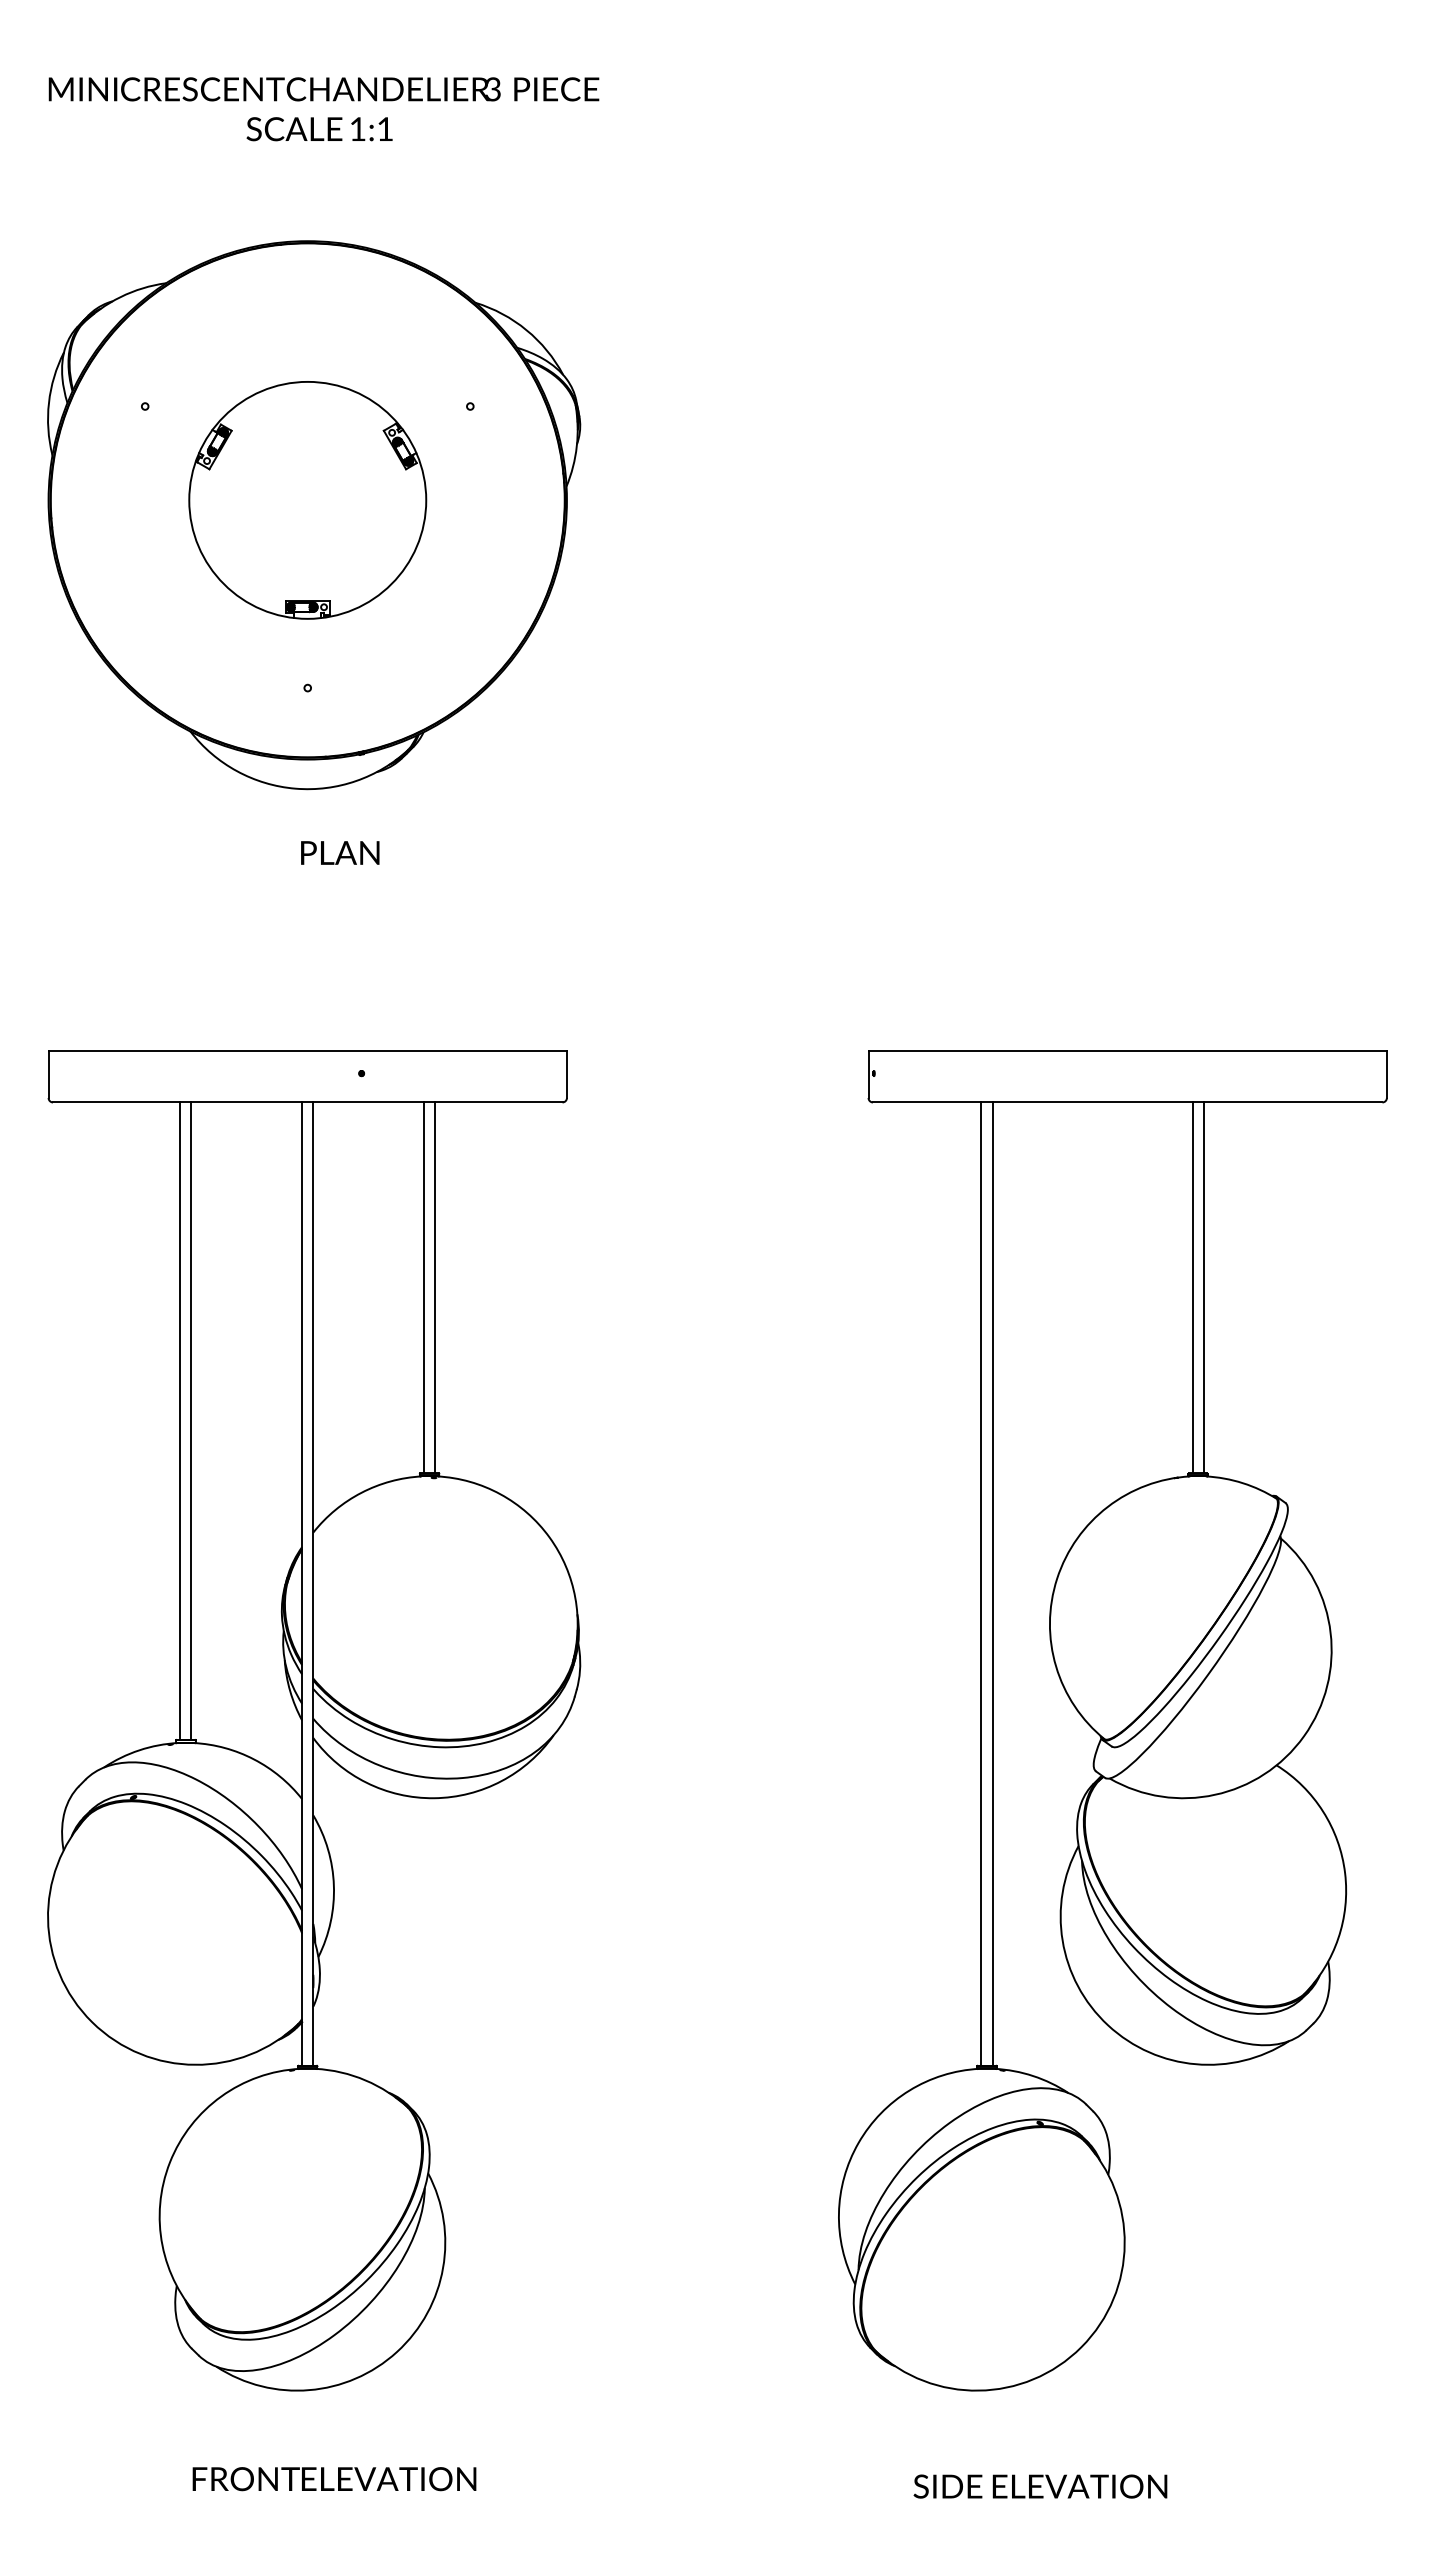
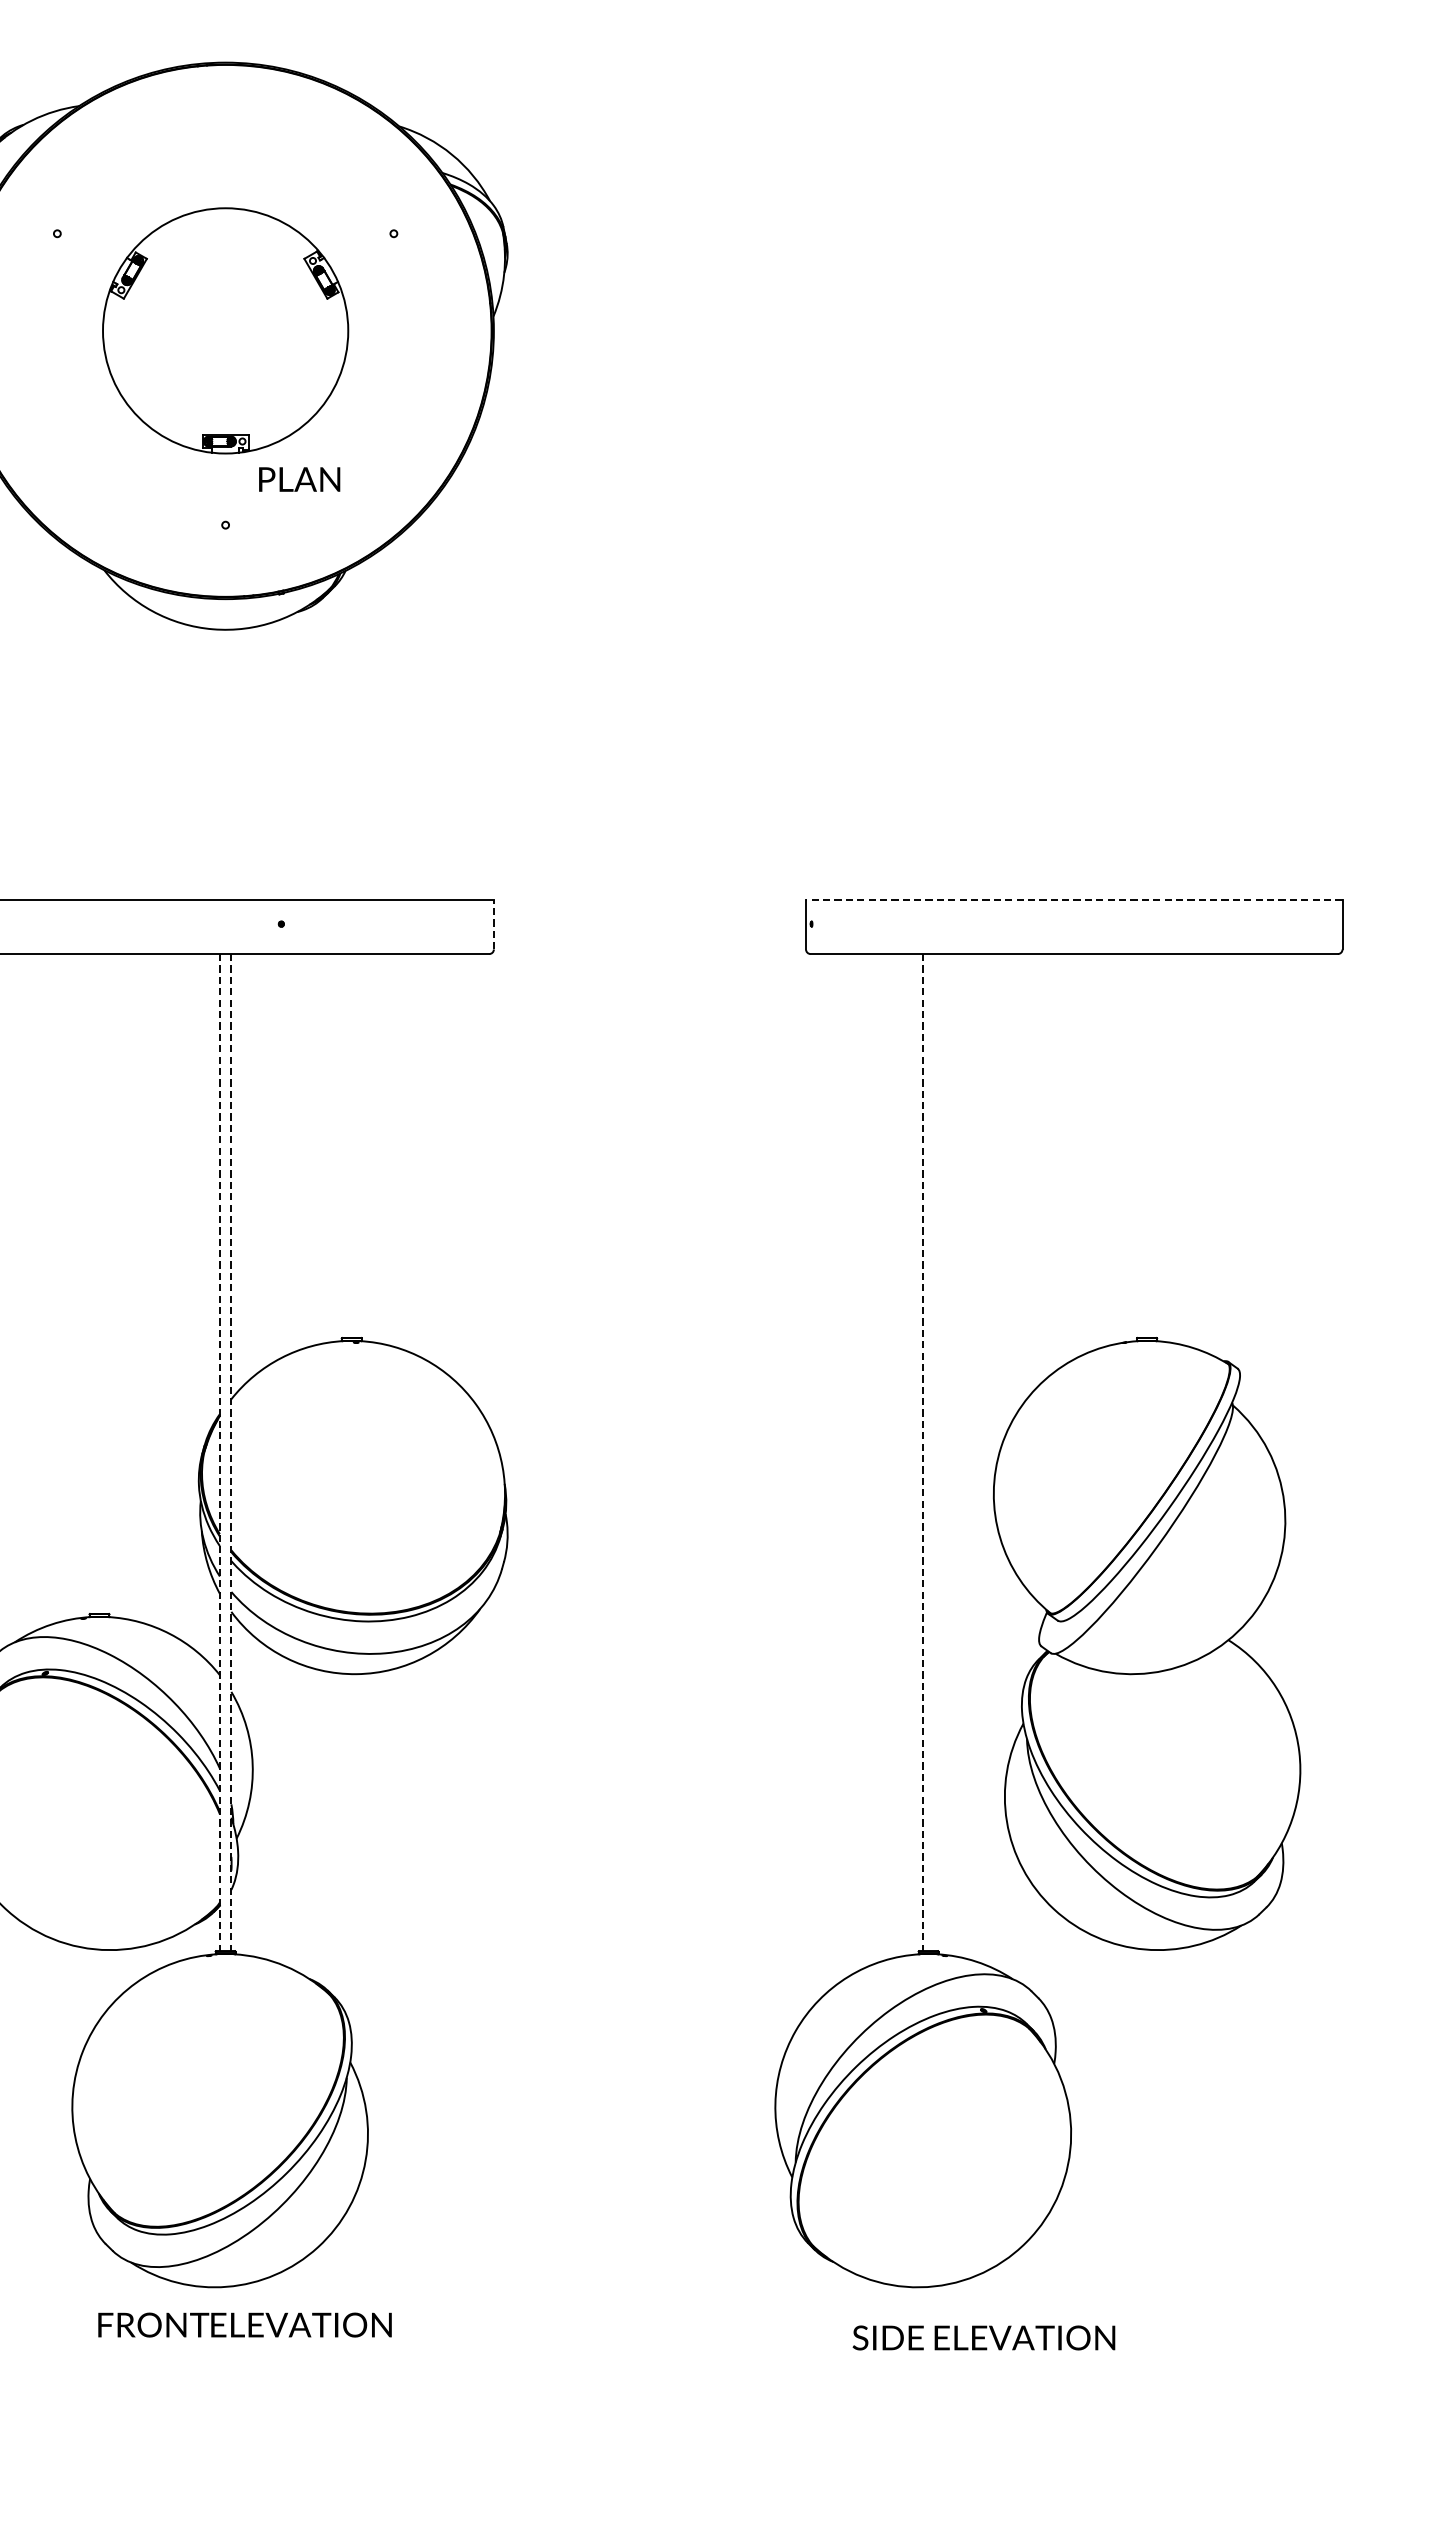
text: (340, 852) -> (299, 479), moved
line: (1127, 1050) -> (1074, 900), solid -> dashed
line: (566, 1074) -> (493, 925), solid -> dashed
line: (424, 1287) -> (346, 1145), removed
line: (435, 1287) -> (357, 1145), removed
line: (1192, 1287) -> (1141, 1145), removed
line: (1203, 1287) -> (1152, 1145), removed
line: (180, 1421) -> (93, 1284), removed
line: (191, 1421) -> (105, 1284), removed
line: (992, 1583) -> (934, 1451), removed
line: (302, 1584) -> (220, 1452), solid -> dashed
line: (313, 1584) -> (231, 1452), solid -> dashed
line: (981, 1584) -> (922, 1452), solid -> dashed
text: (334, 2479) -> (245, 2325), moved
text: (1040, 2486) -> (984, 2337), moved

